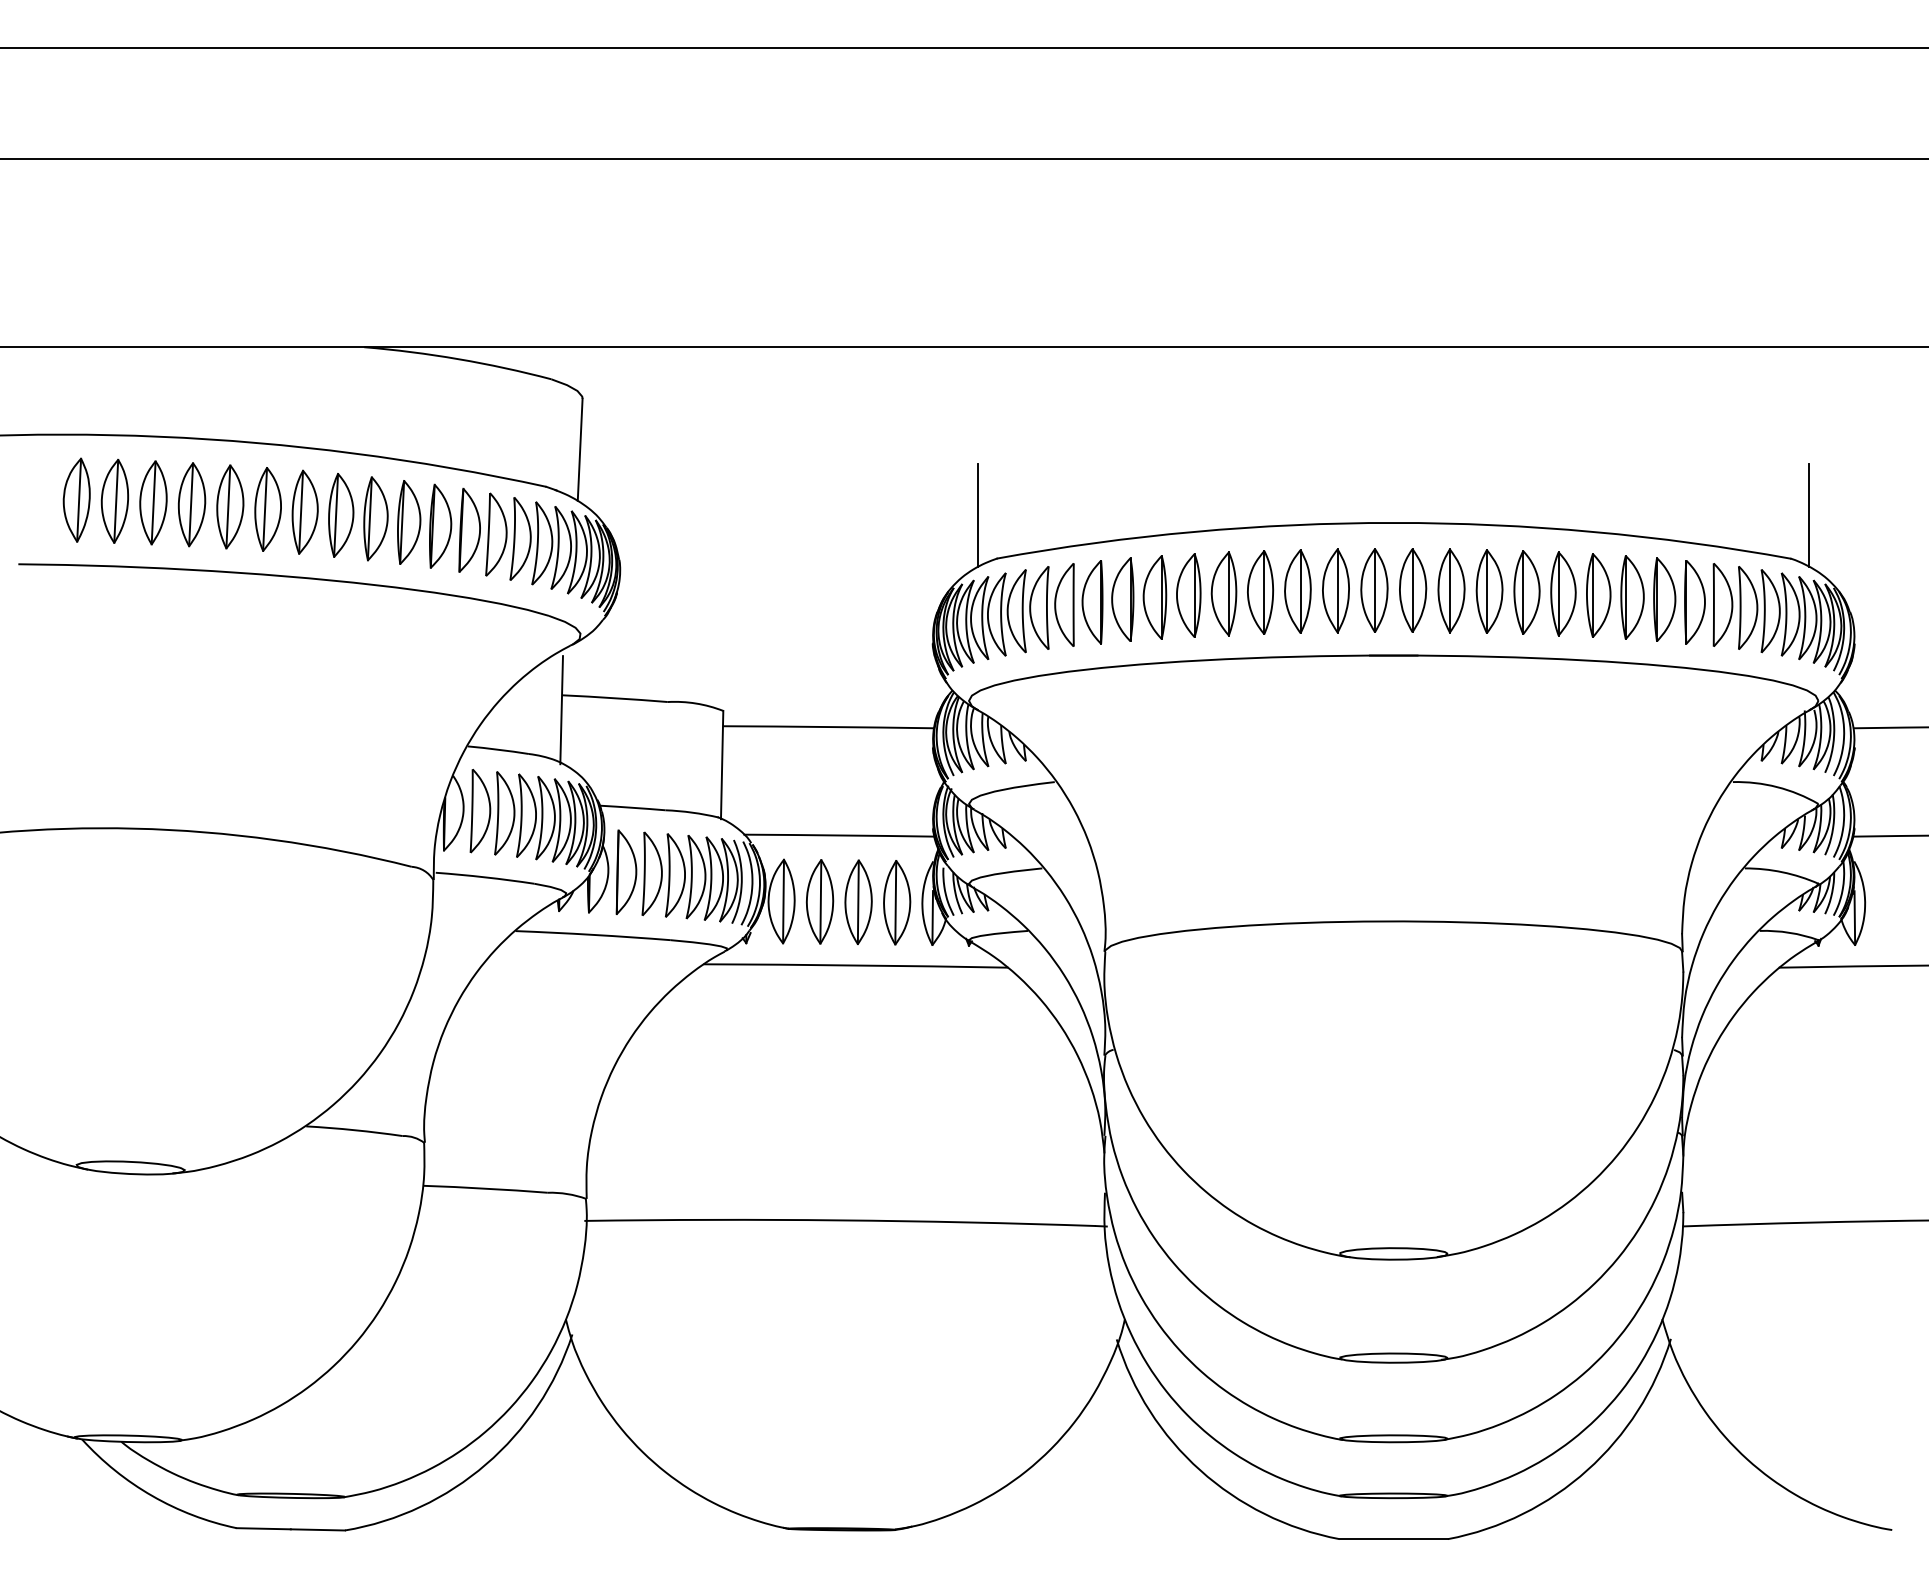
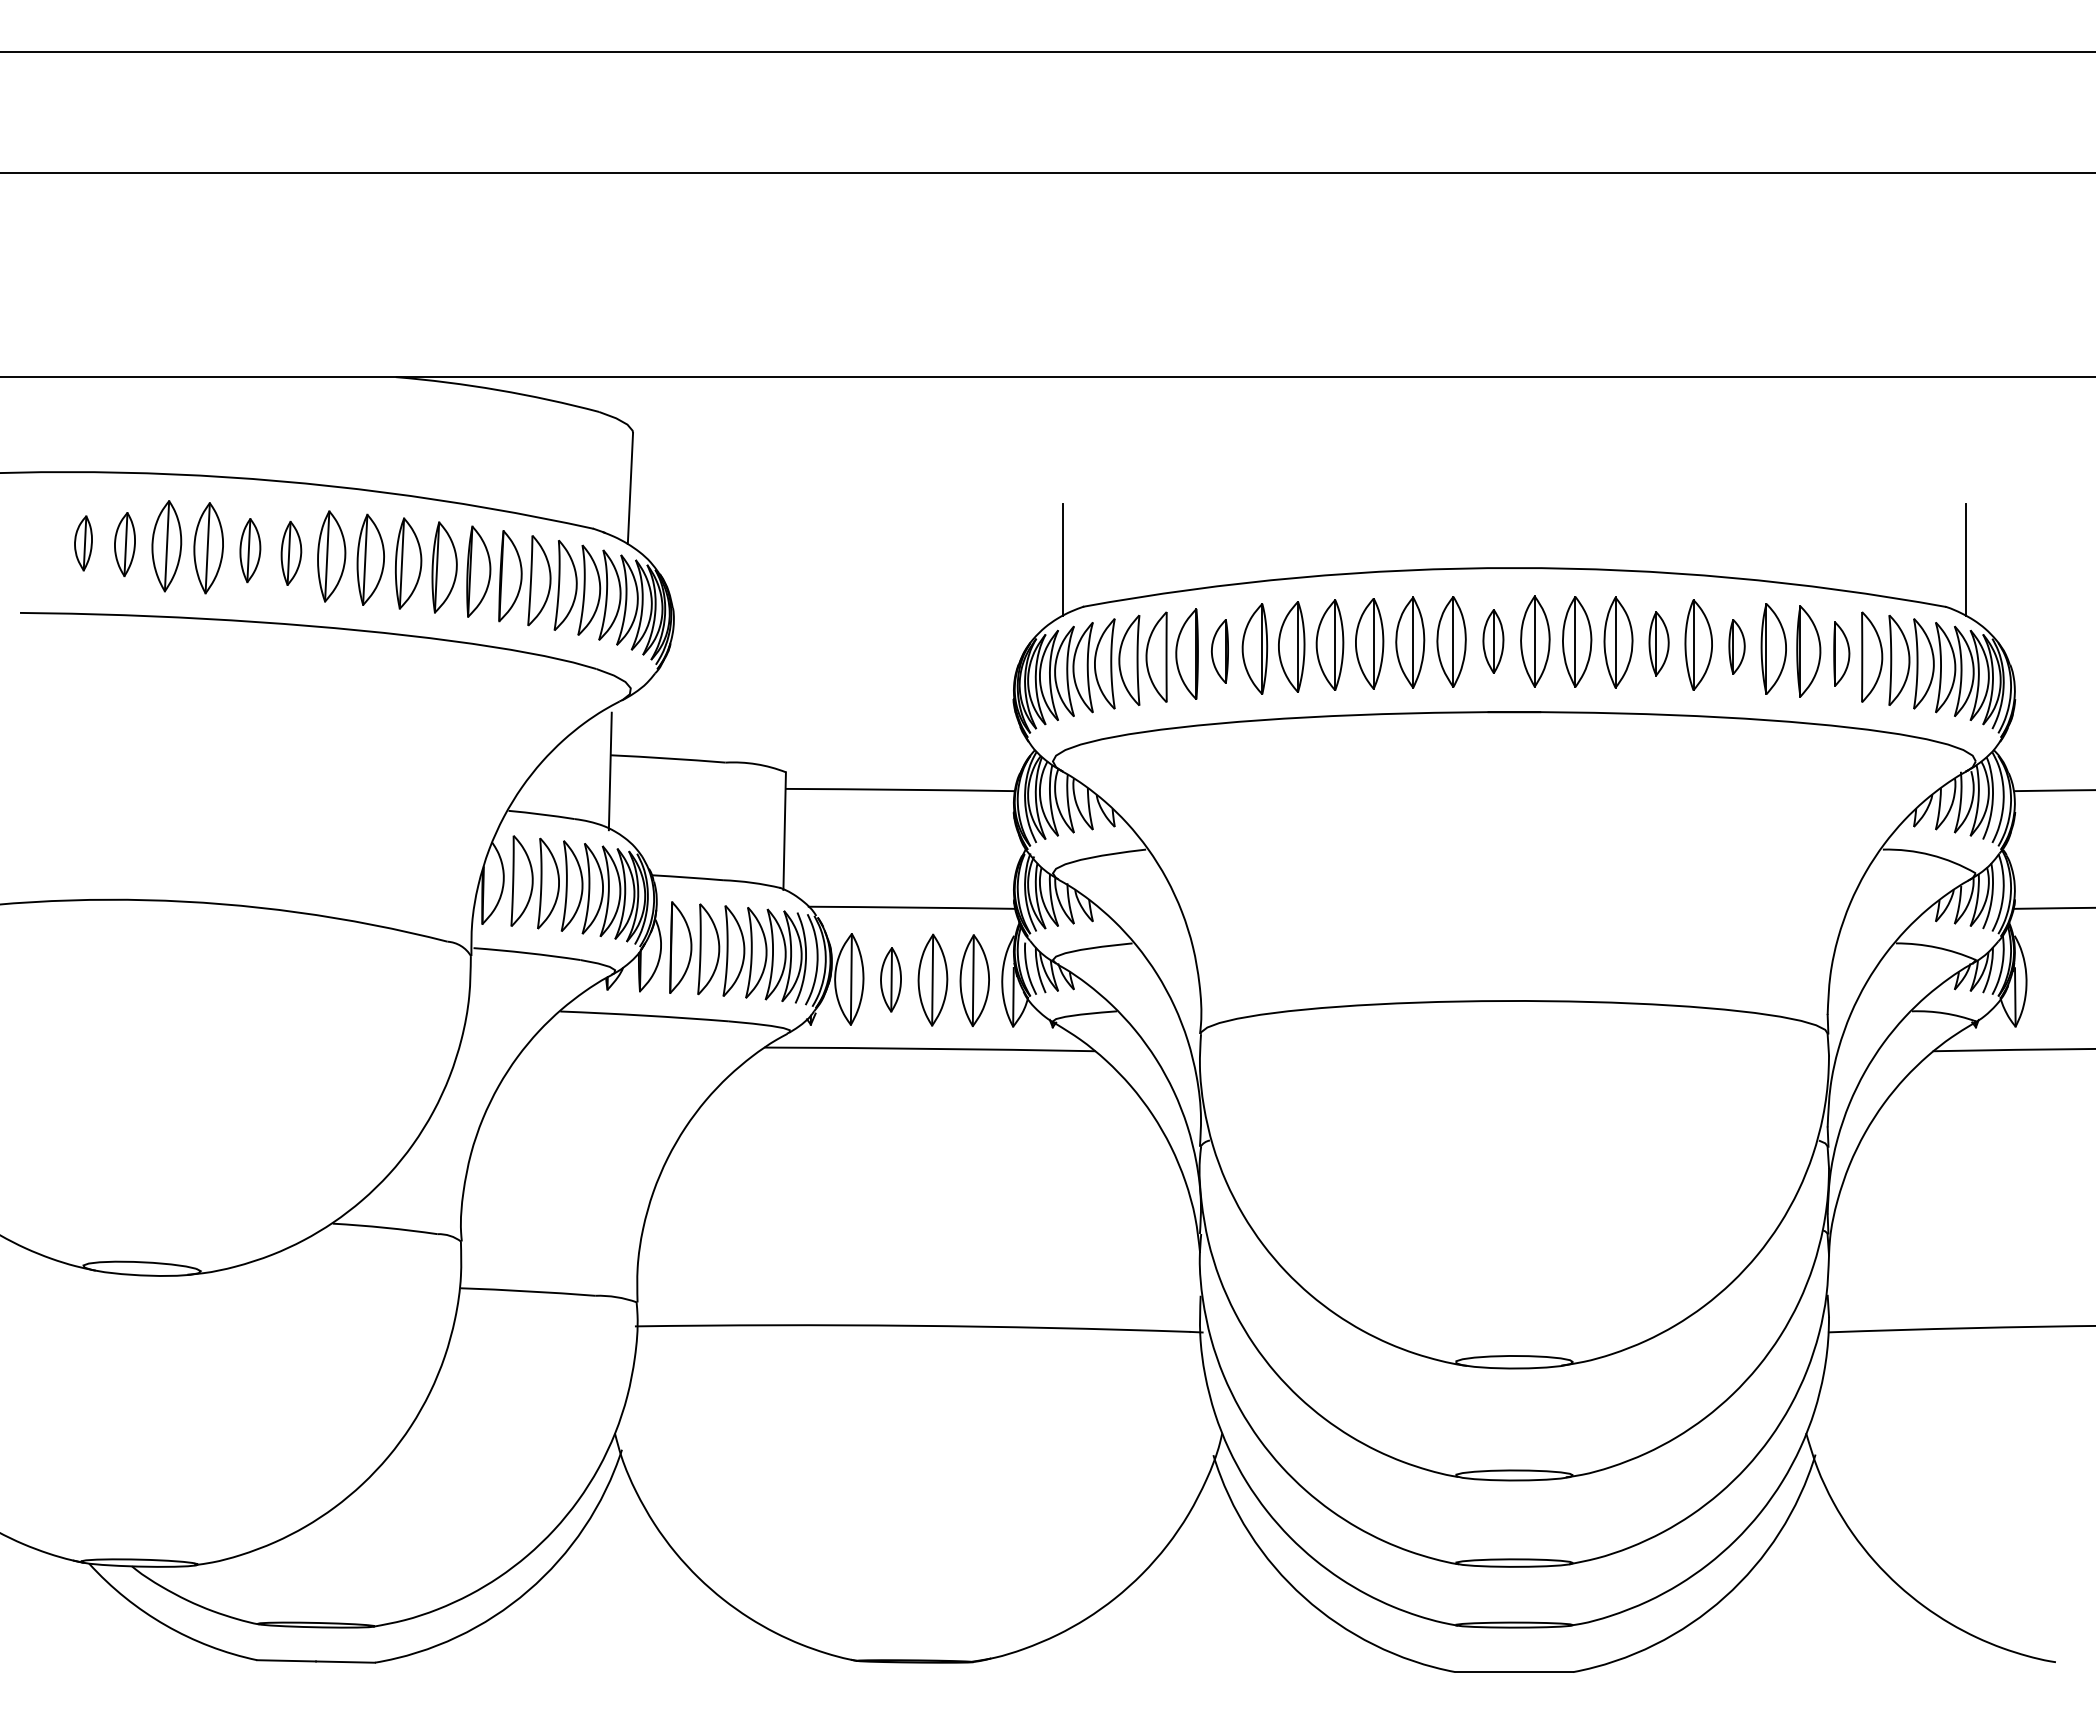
part: (76, 500) -> (83, 543), size x0.6
part: (114, 501) -> (124, 544), size x0.7
part: (230, 506) -> (250, 550), size x0.7
part: (268, 509) -> (291, 553), size x0.7
part: (1374, 590) -> (1493, 641), size x0.7
part: (1526, 592) -> (1658, 643), size x0.7
part: (1598, 595) -> (1736, 646), size x0.6
part: (1122, 599) -> (1219, 651), size x0.7
part: (1694, 601) -> (1841, 653), size x0.7
part: (819, 901) -> (890, 979), size x0.7

